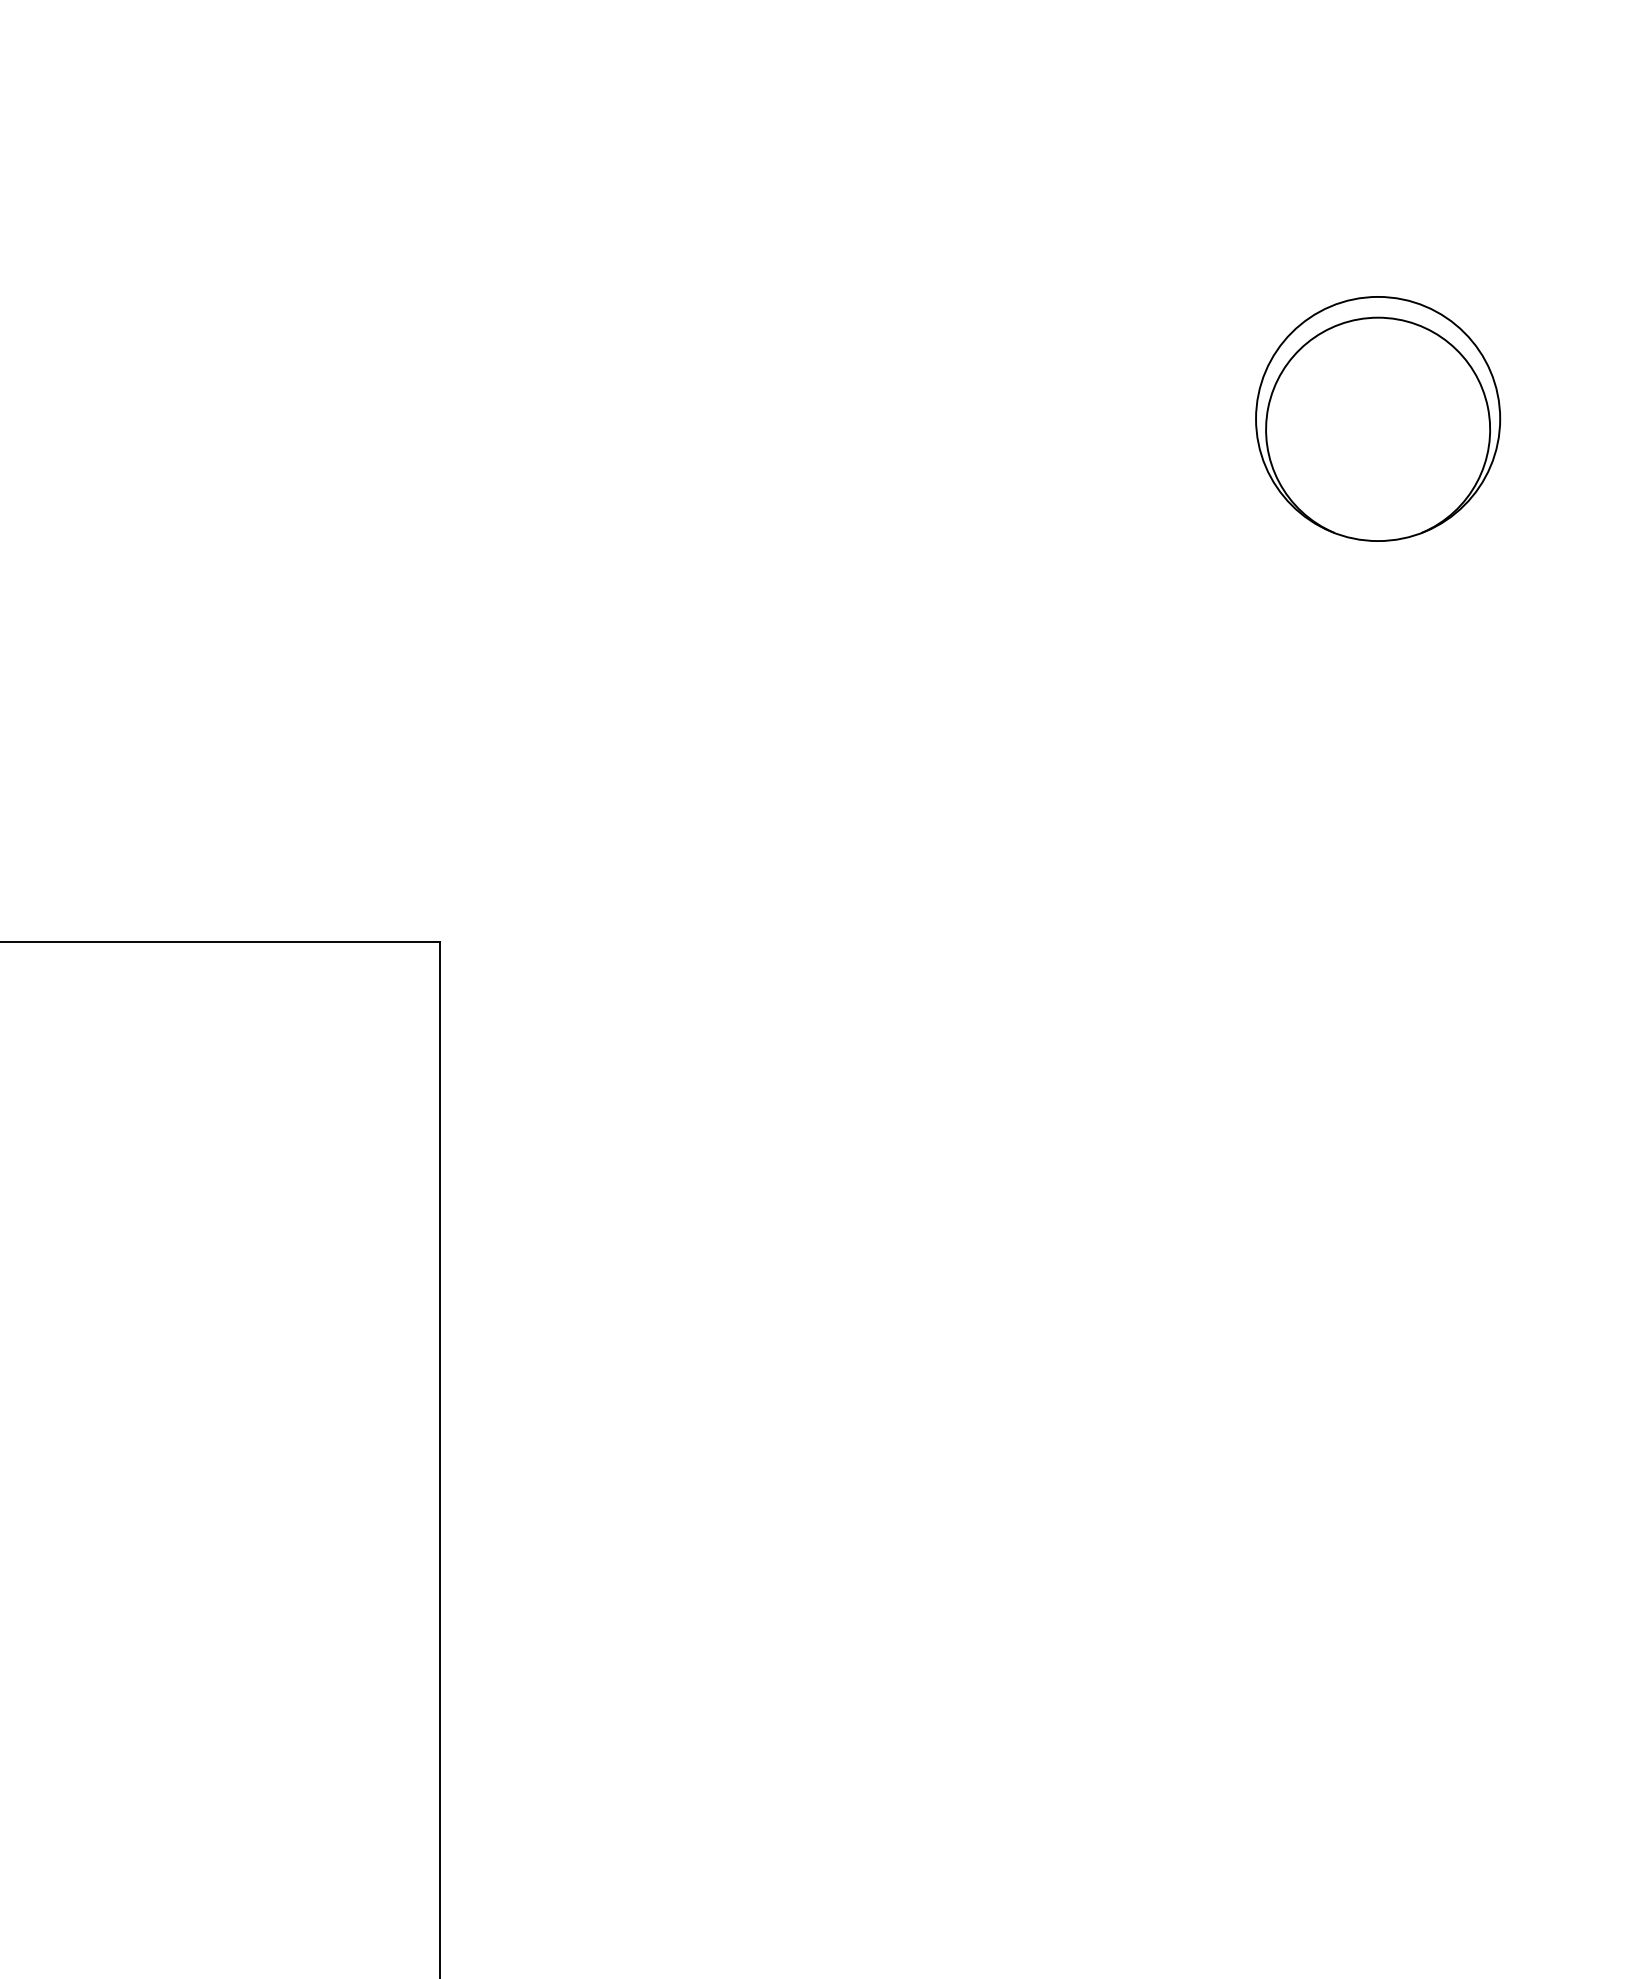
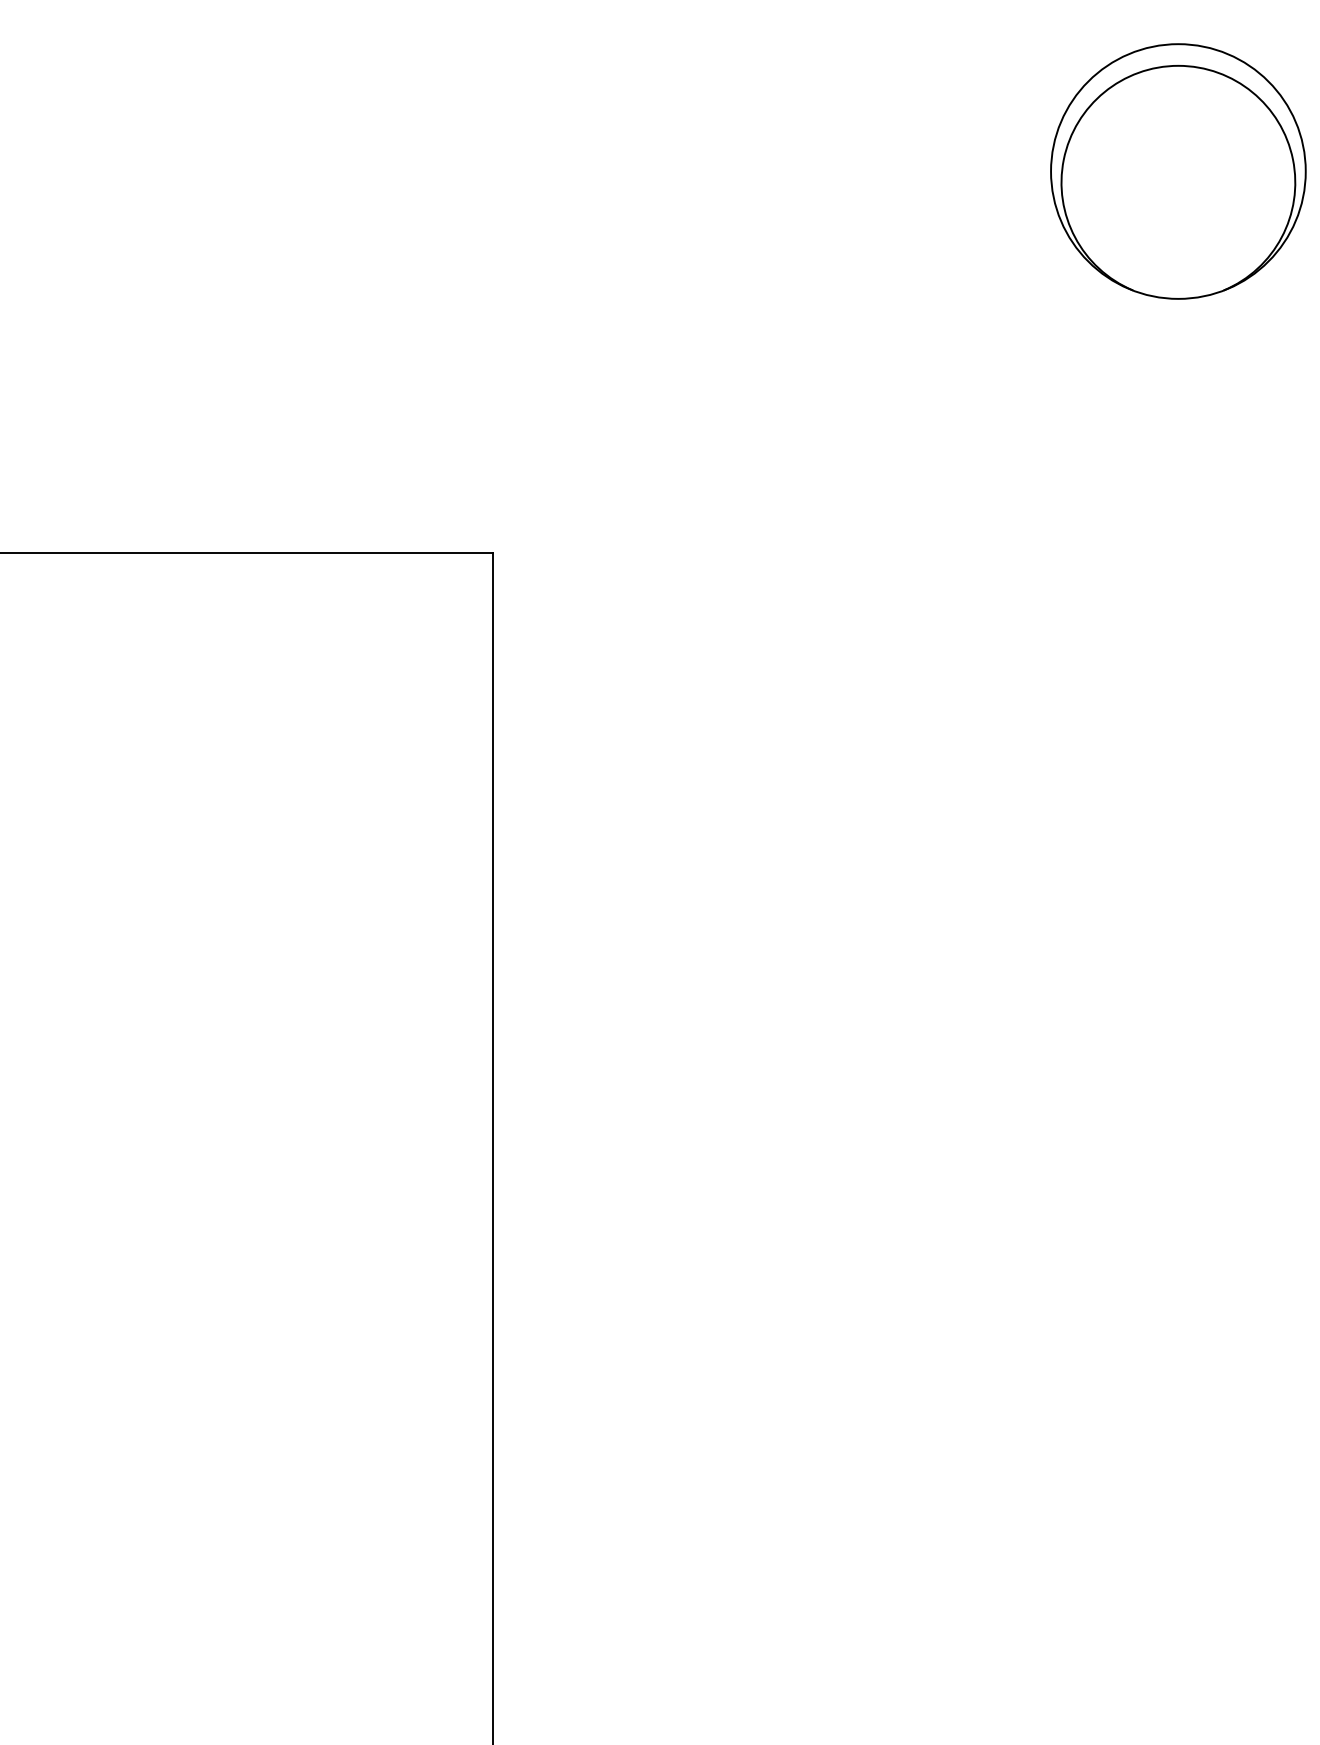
part: (1378, 418) -> (1178, 171), size x1.43

